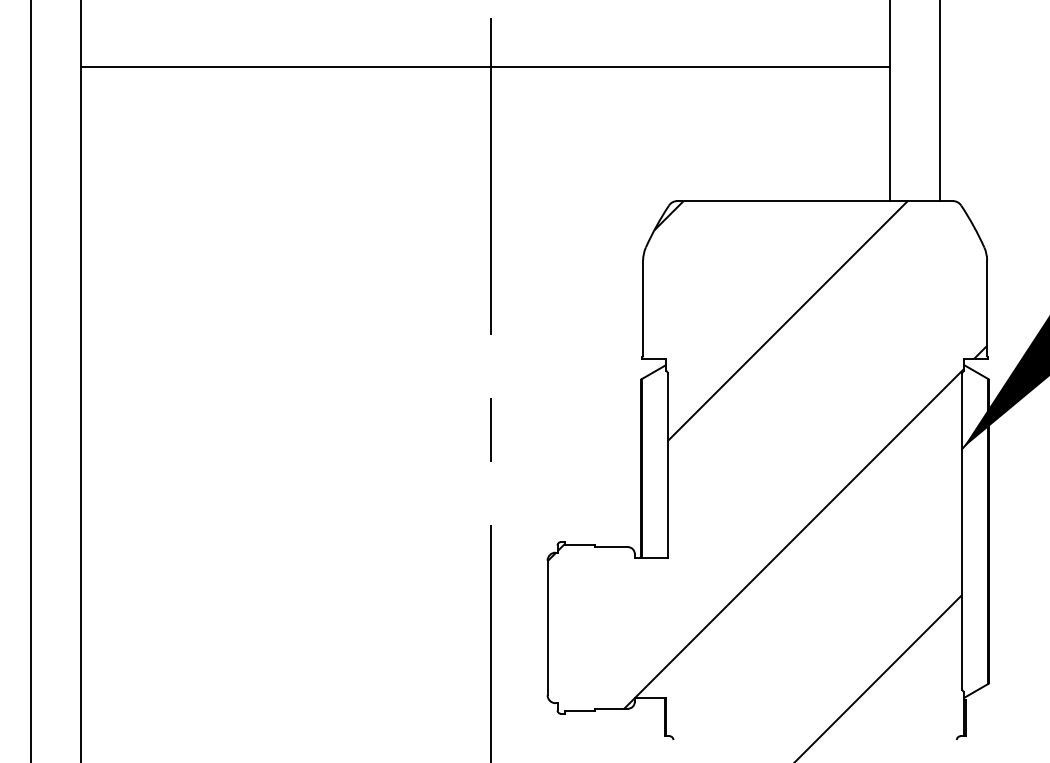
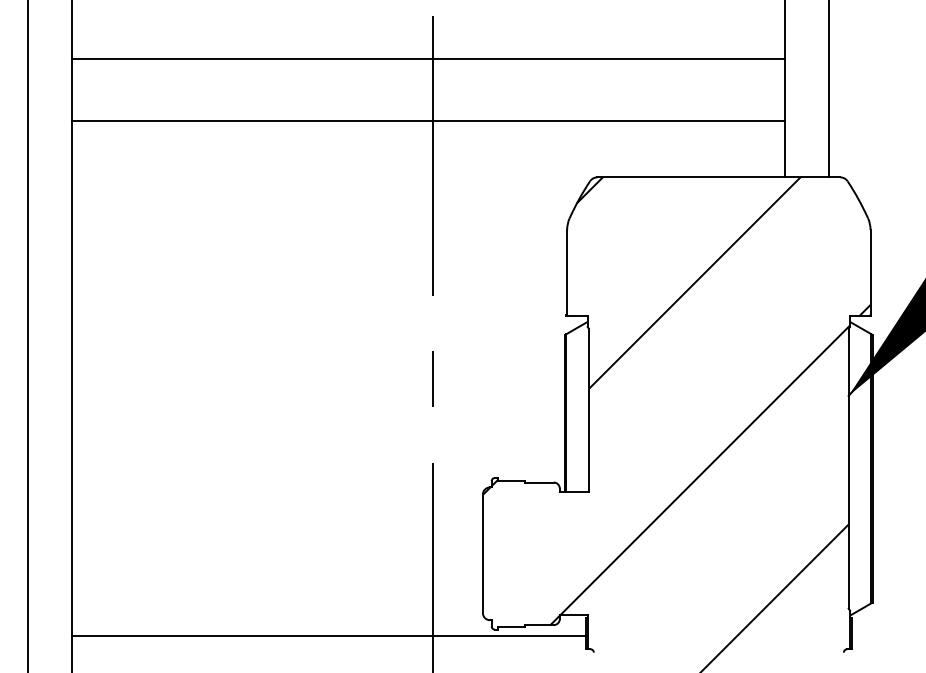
line: (484, 136) -> (427, 120), added
line: (372, 720) -> (328, 635), added

